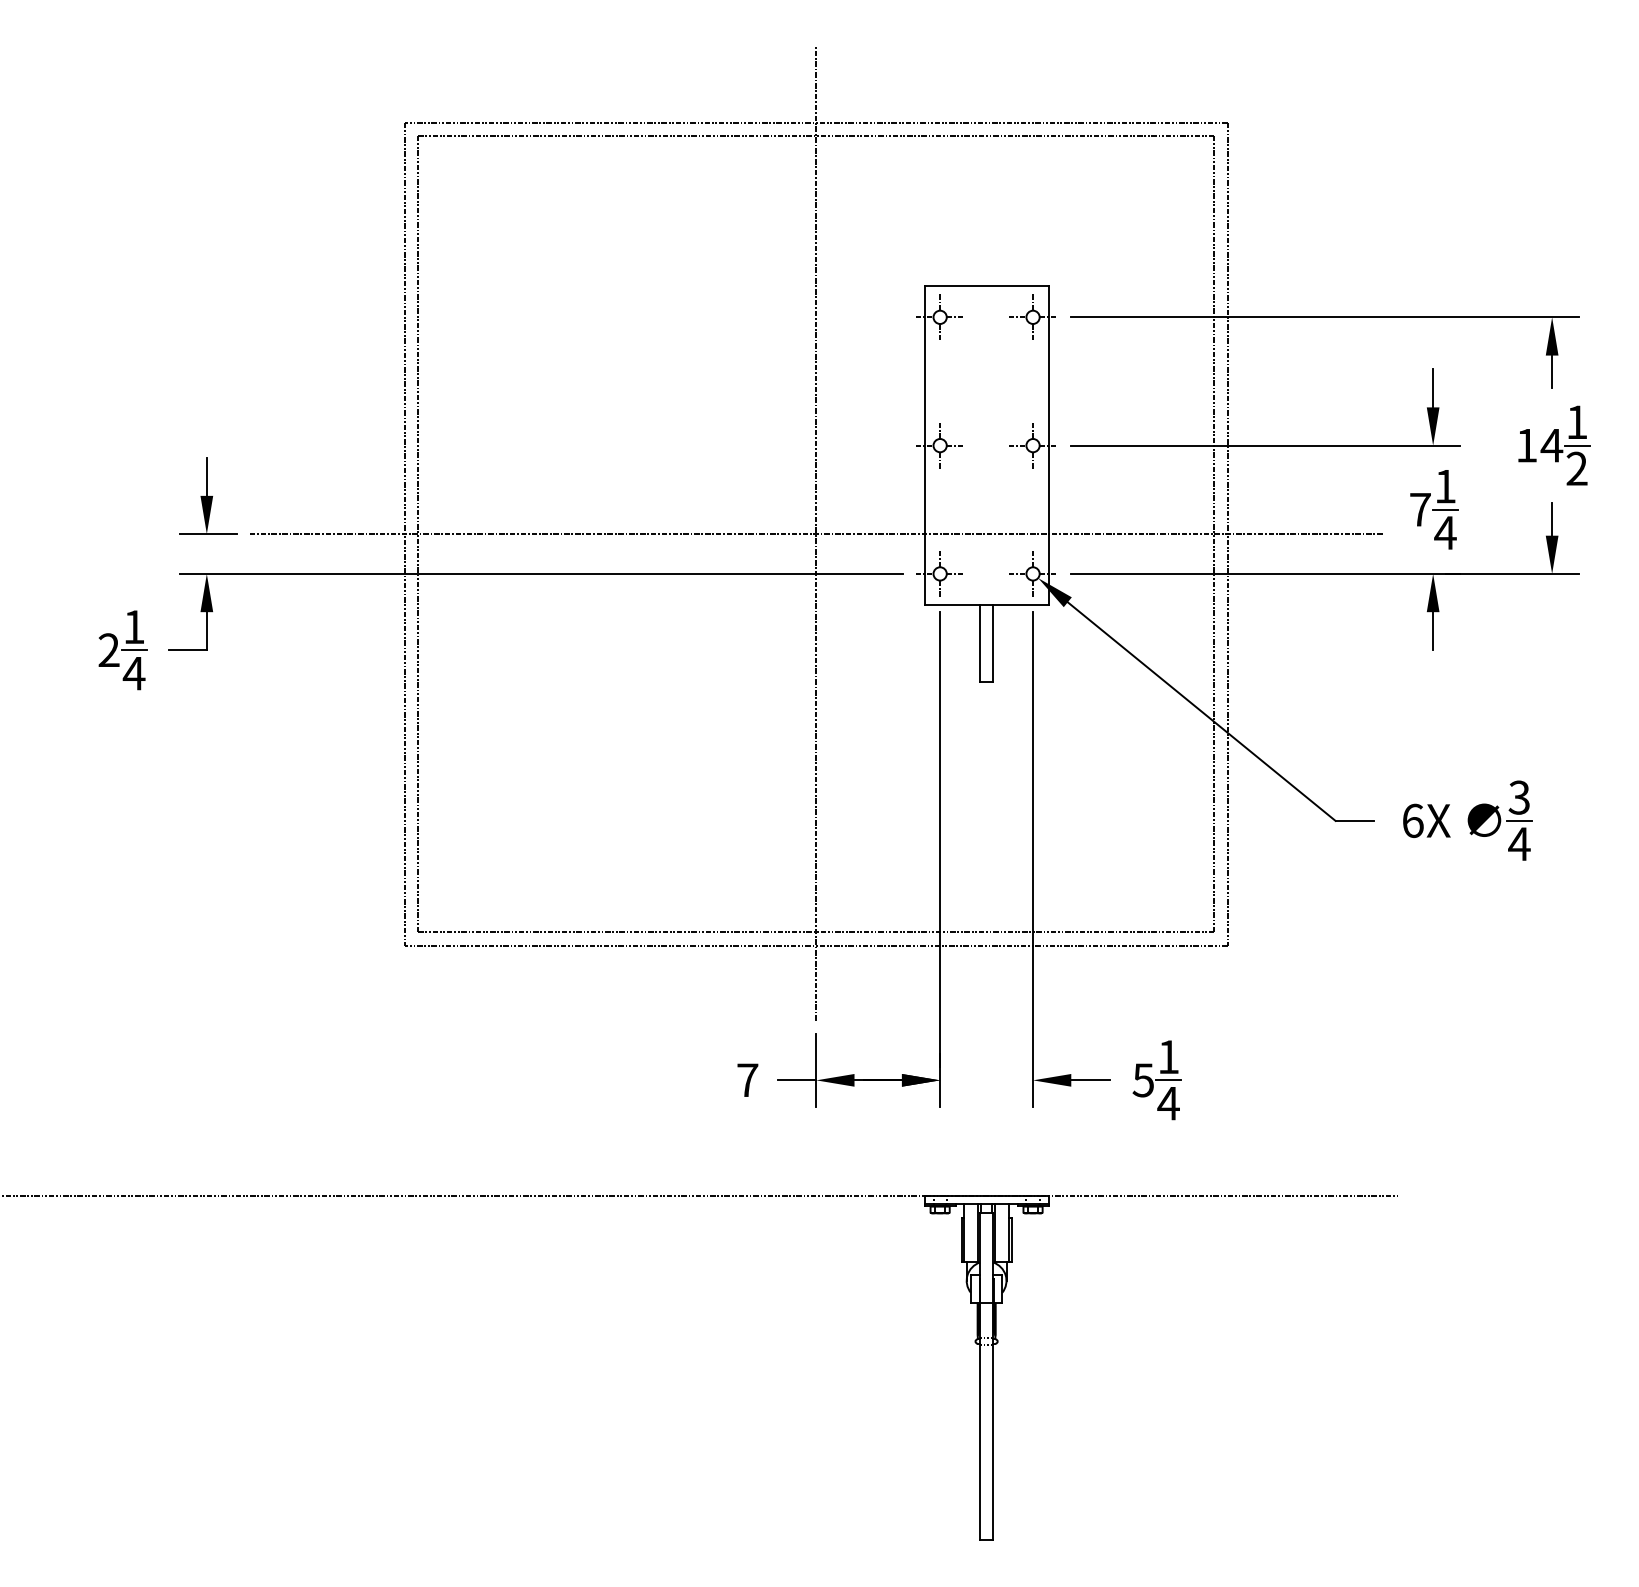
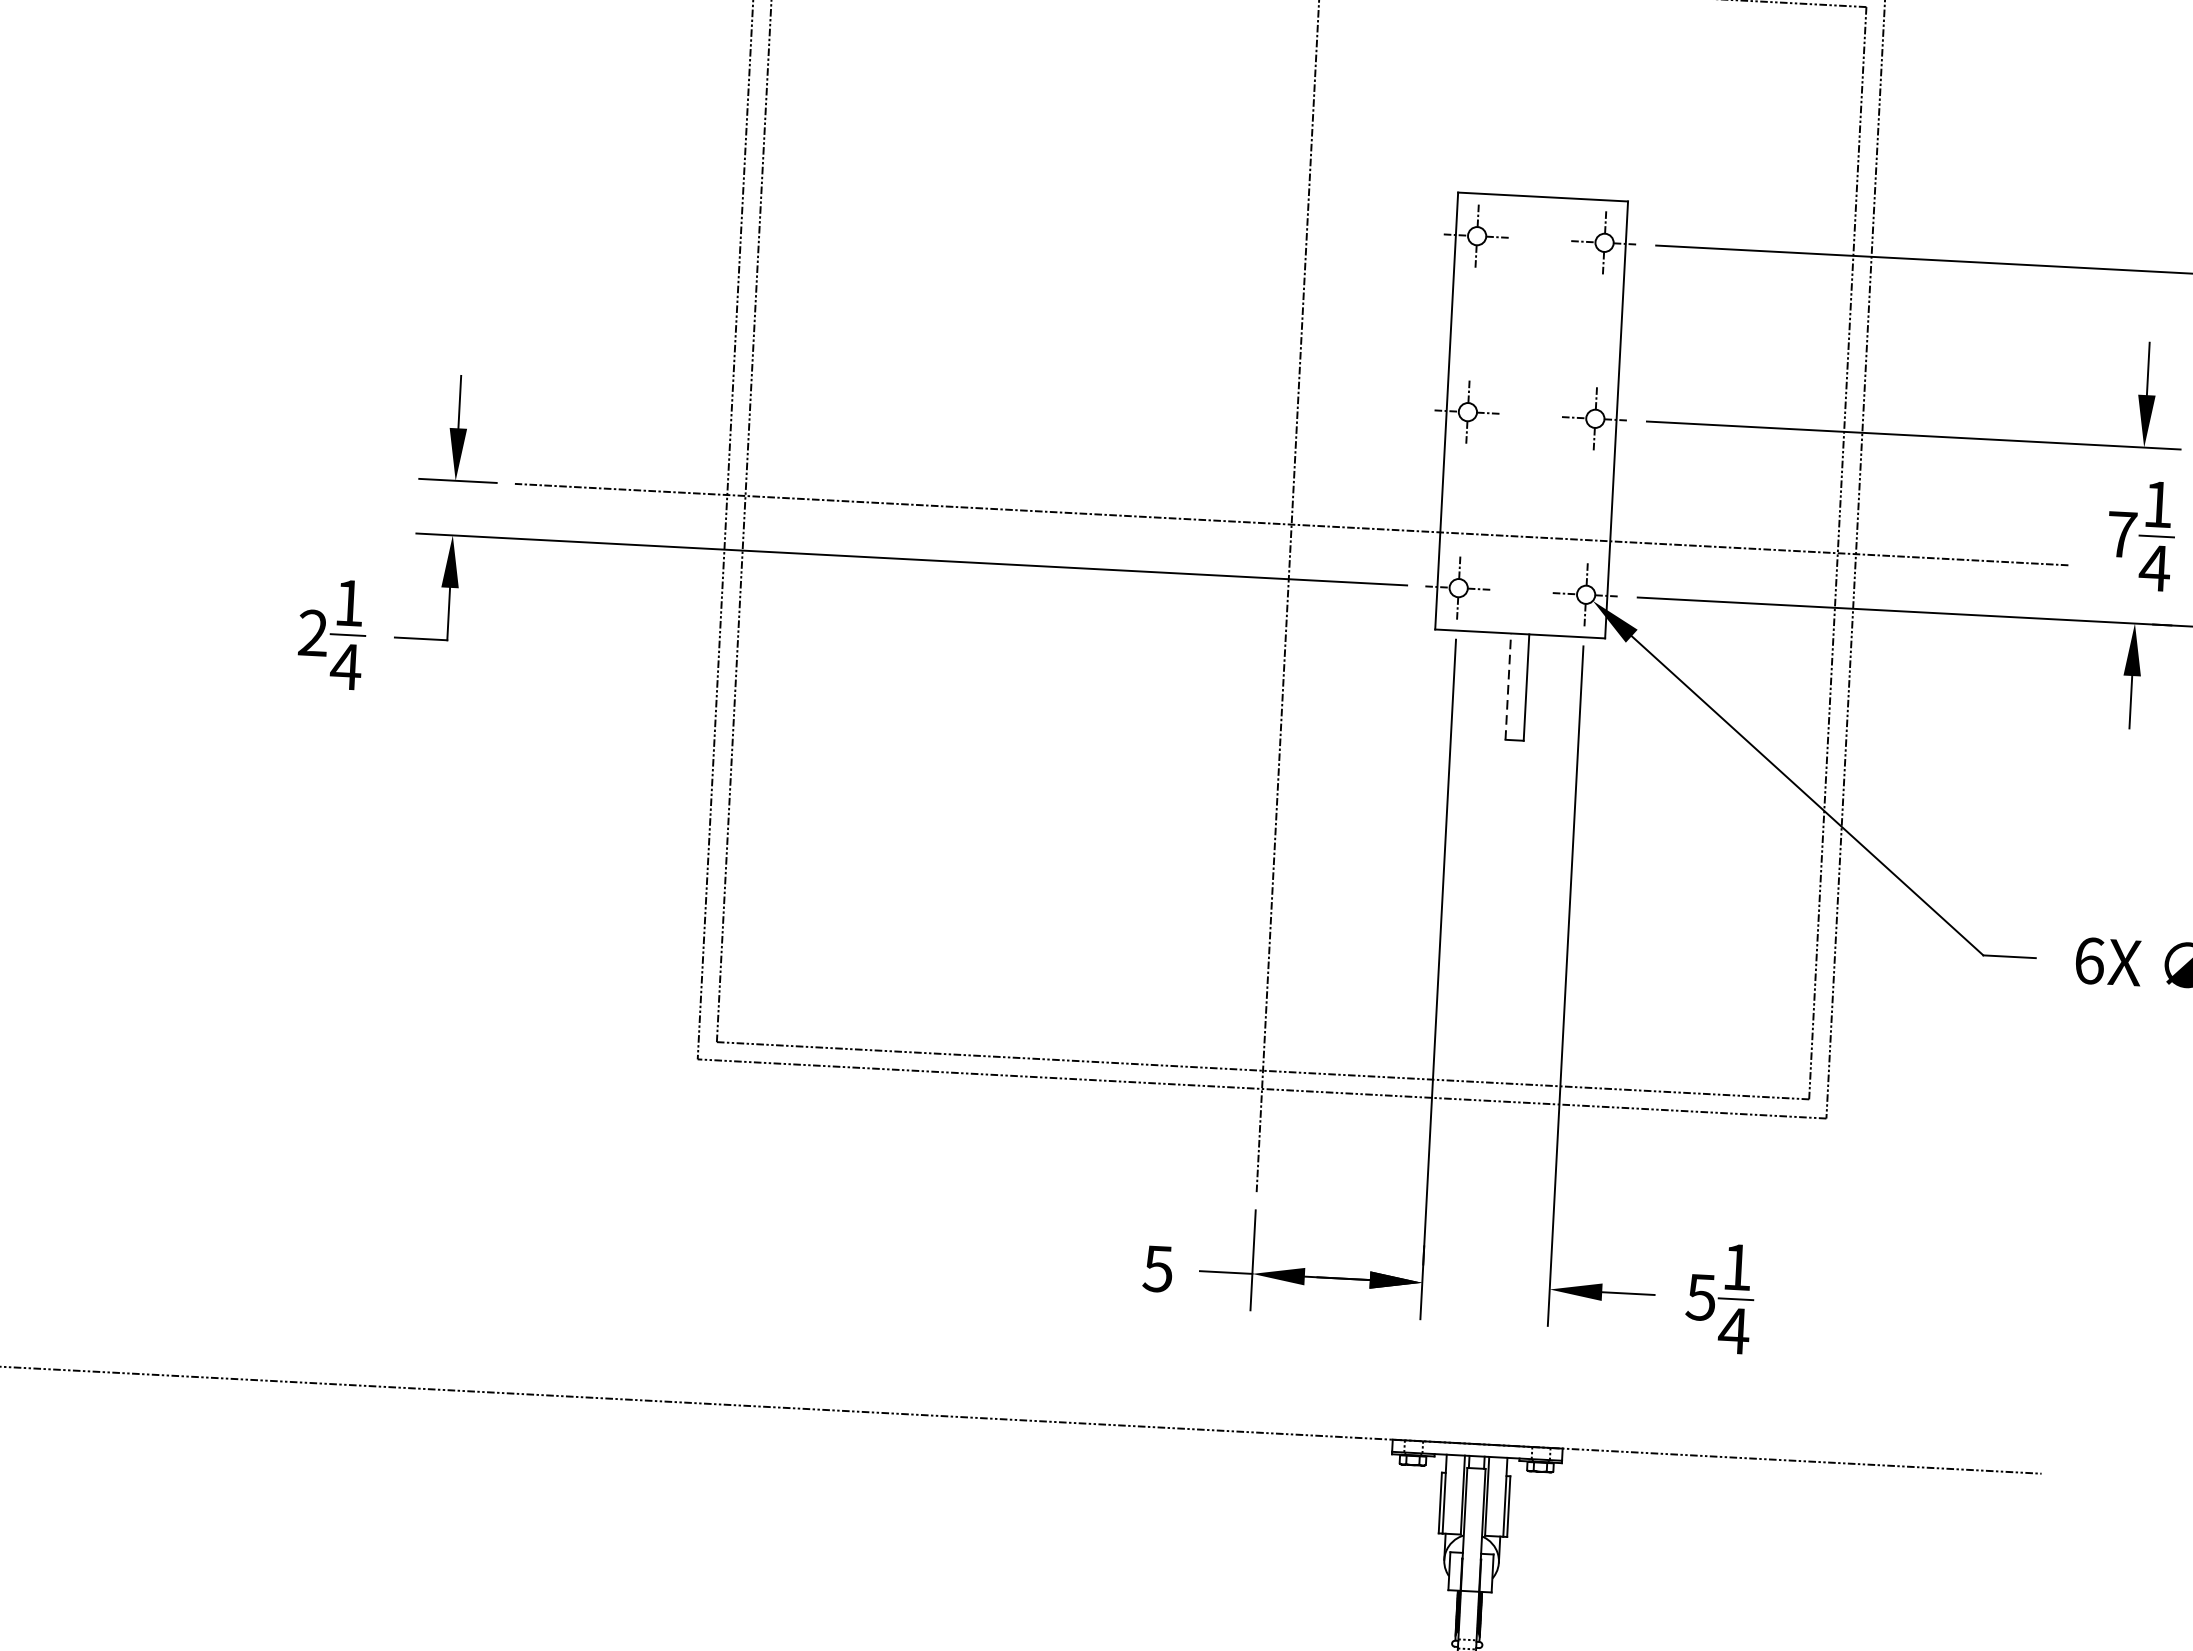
line: (979, 643) -> (1507, 686), solid -> dashed
text: (747, 1080) -> (1158, 1269), 7 -> 5

